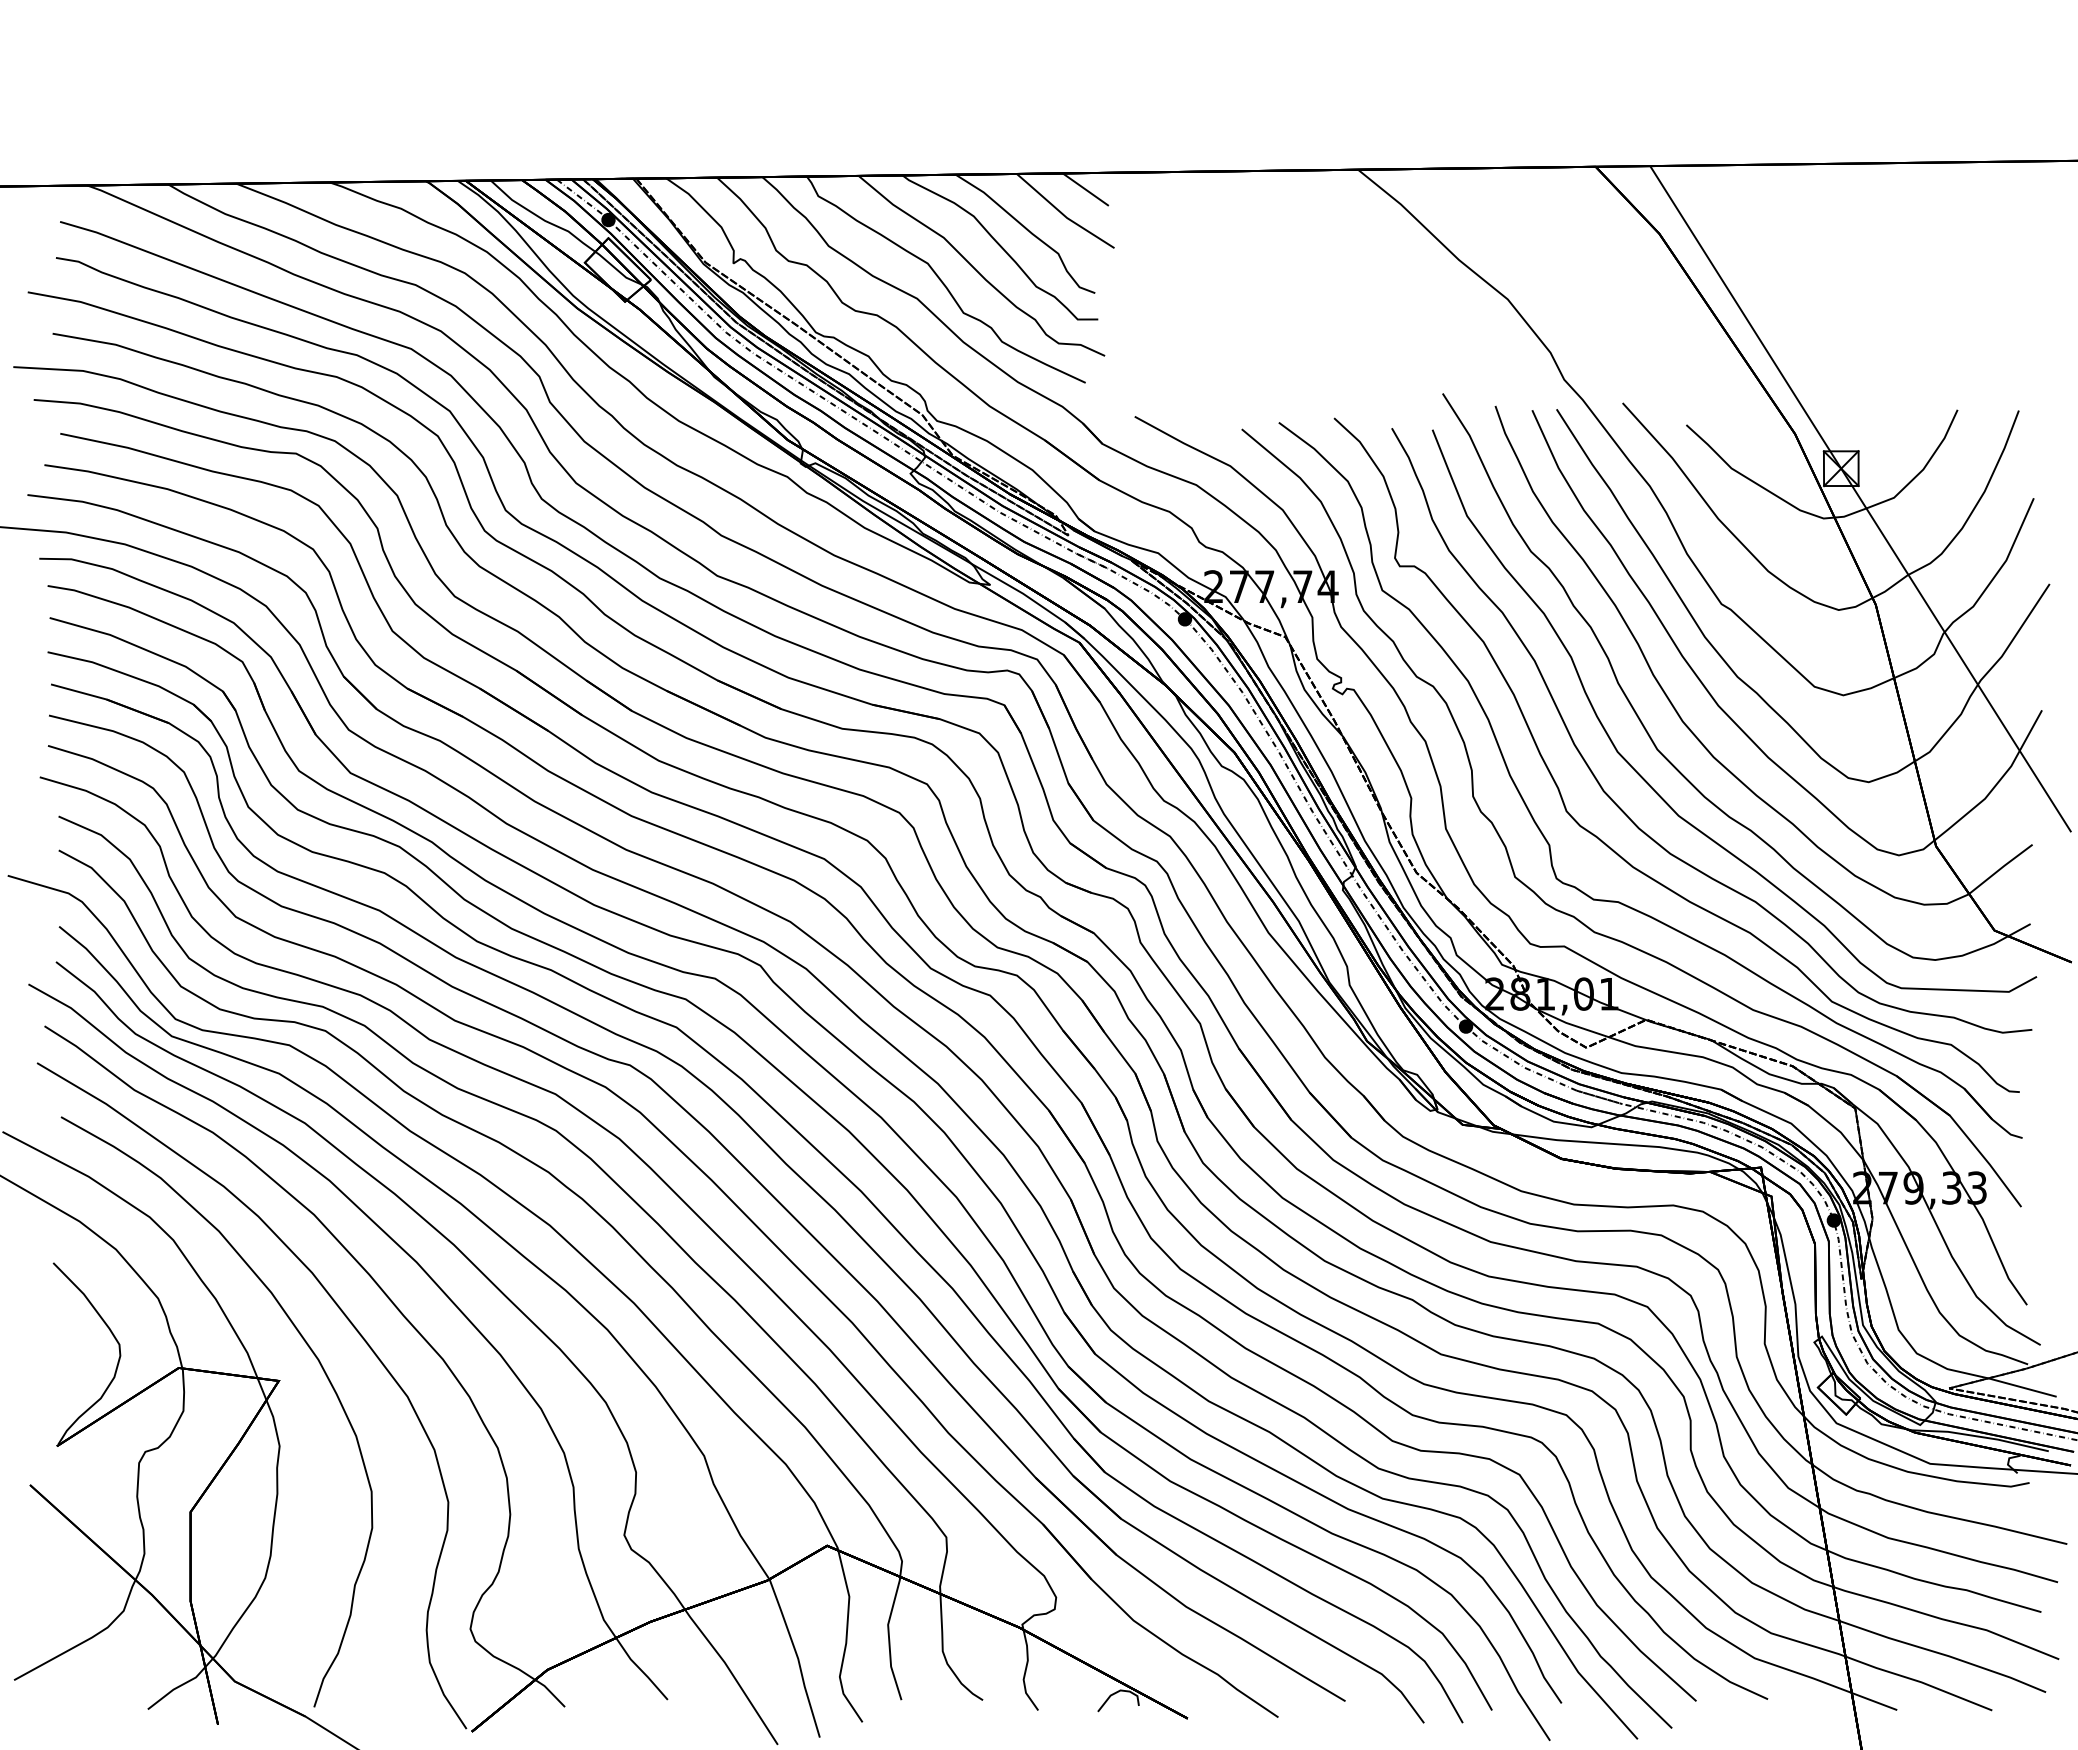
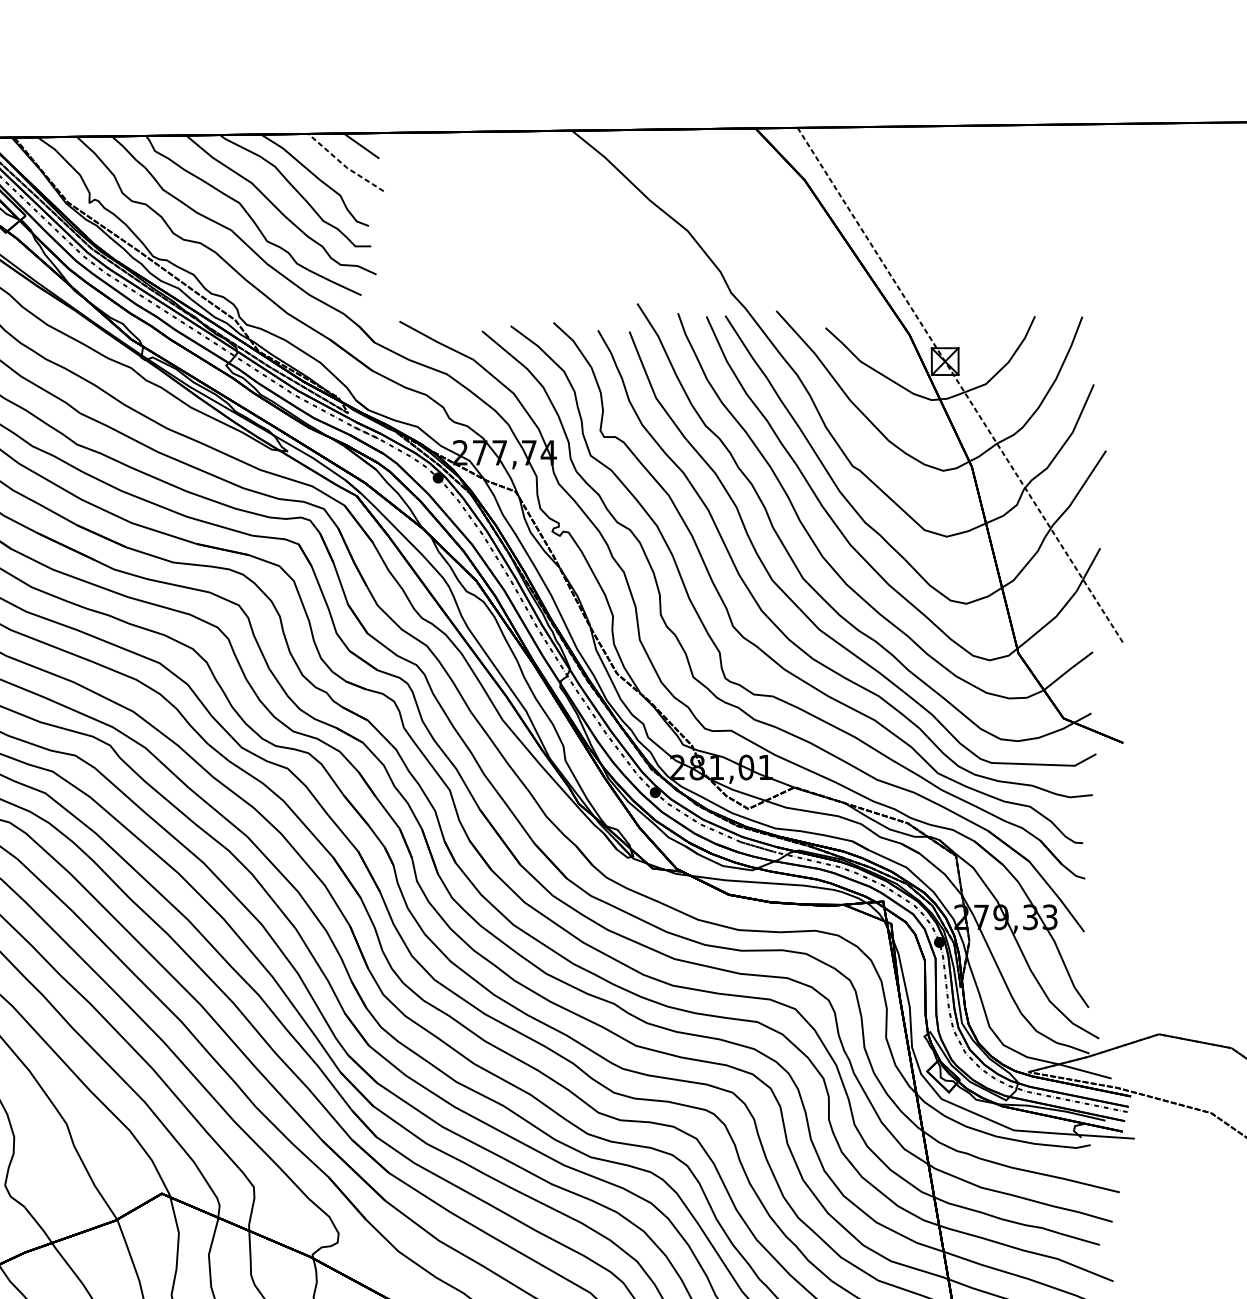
line: (1062, 214) -> (343, 165), solid -> dashed
line: (1860, 499) -> (960, 385), solid -> dashed

